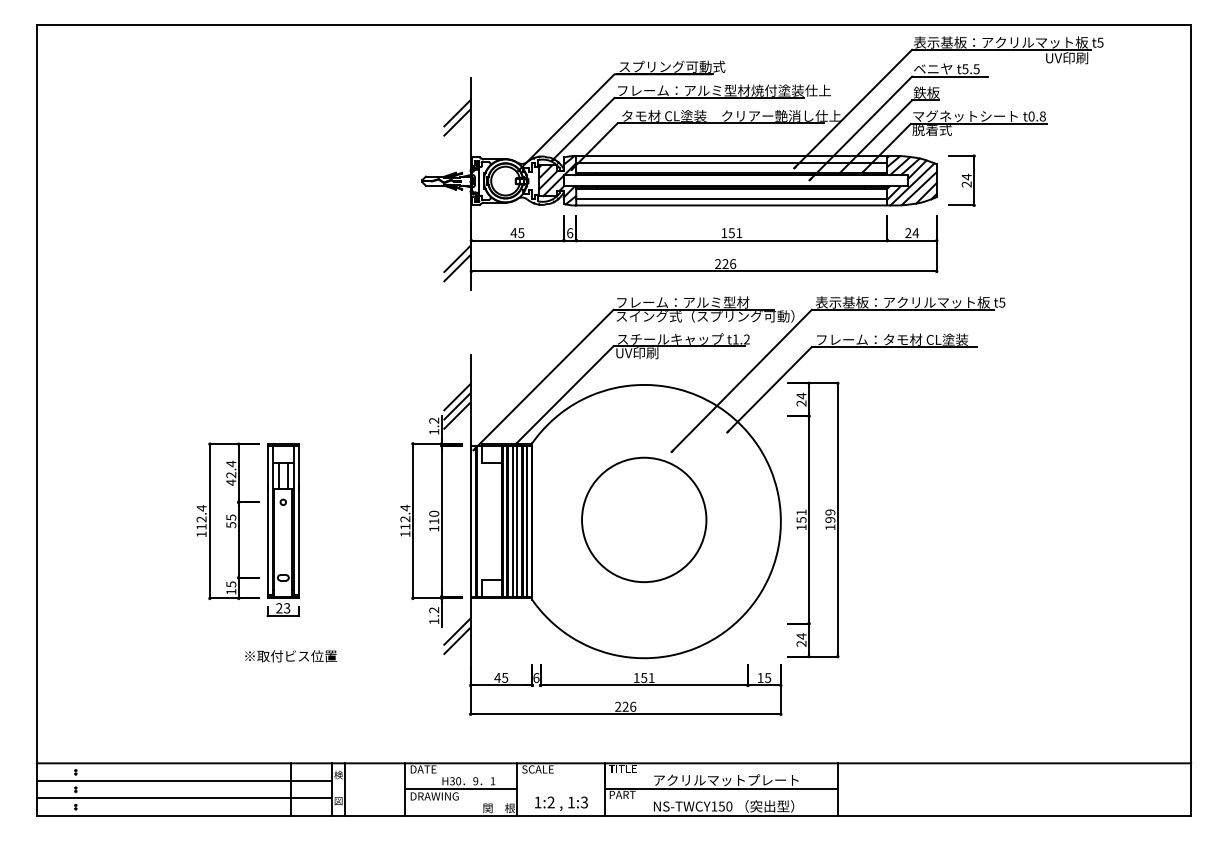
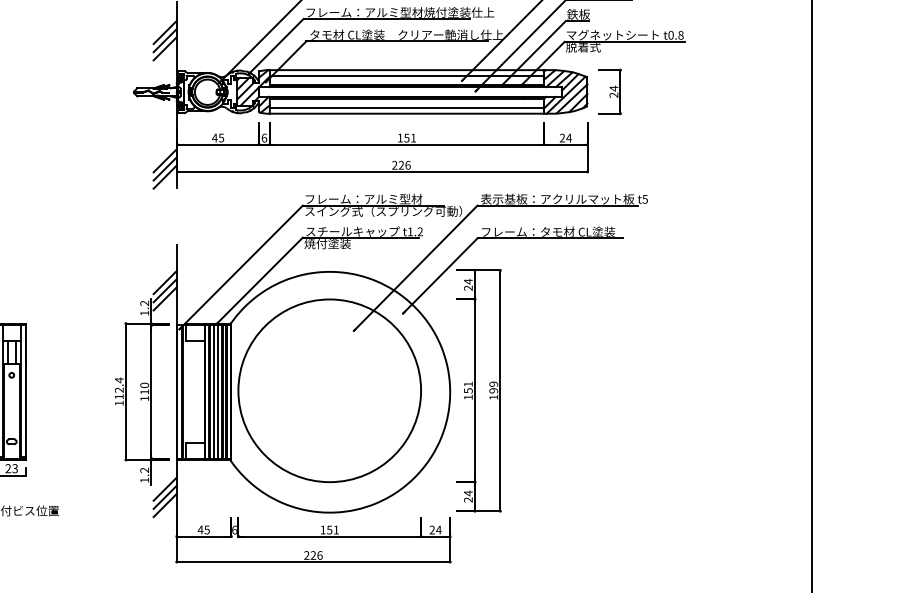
line: (457, 131) -> (165, 48), added
line: (457, 277) -> (165, 177), added
text: (641, 353) -> (327, 244), UV印刷 -> 焼付塗装
circle: (643, 519) -> (329, 390), size x1.67
line: (457, 650) -> (165, 505), added
text: (764, 678) -> (435, 530), 15 -> 24

